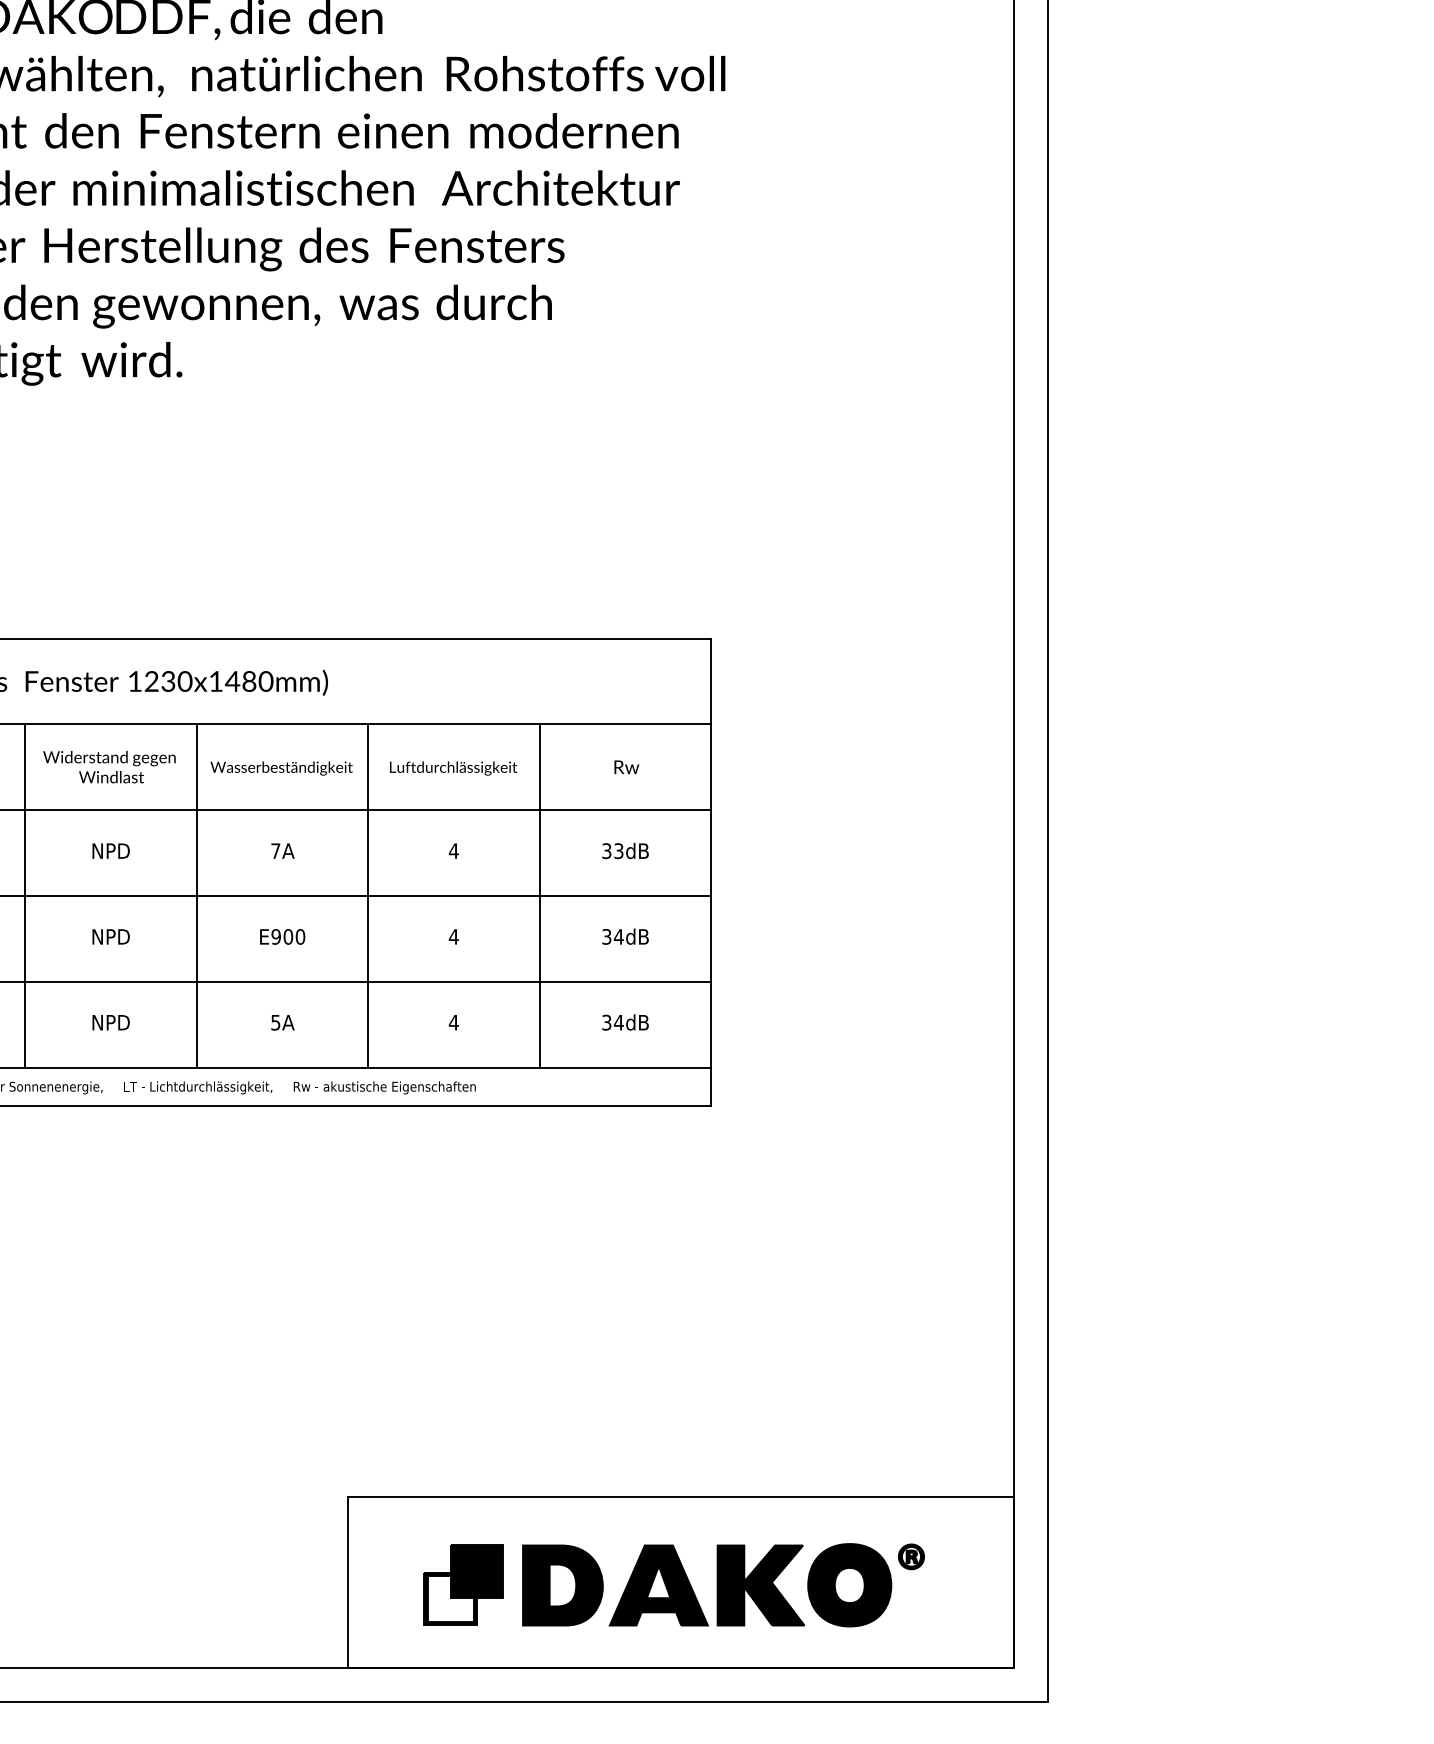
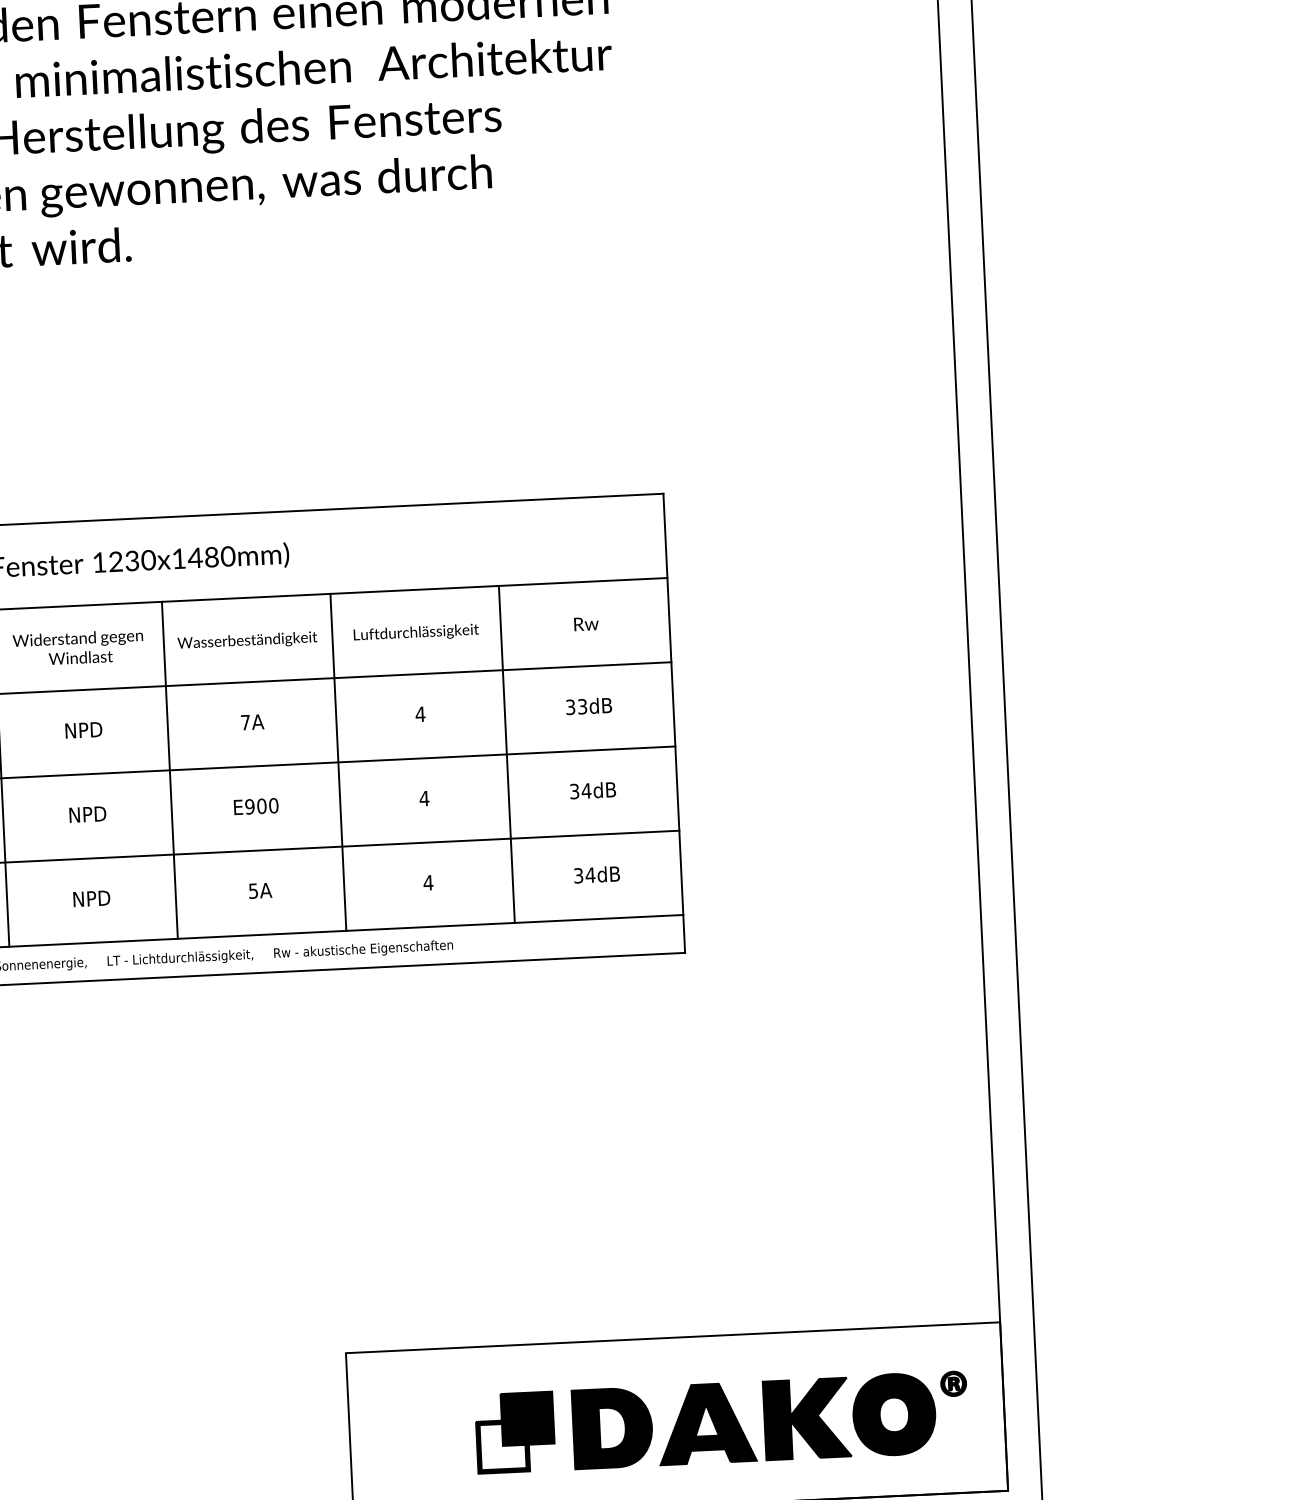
part: (673, 1585) -> (721, 1423), moved

